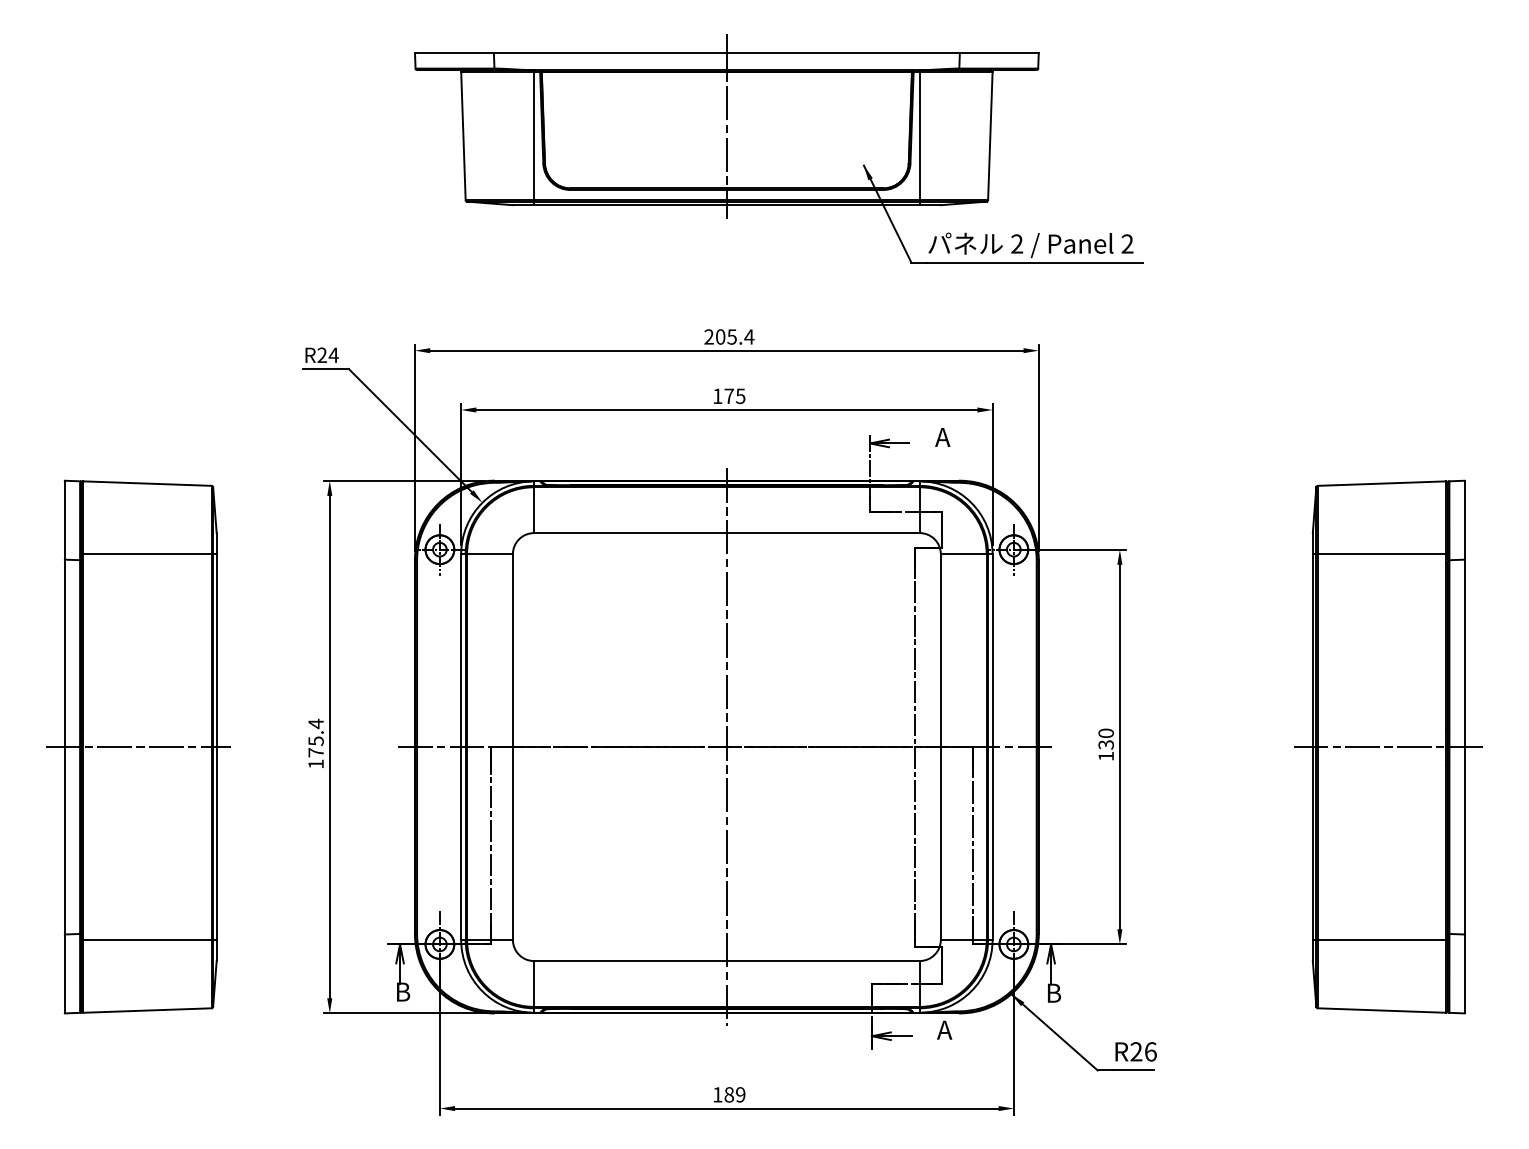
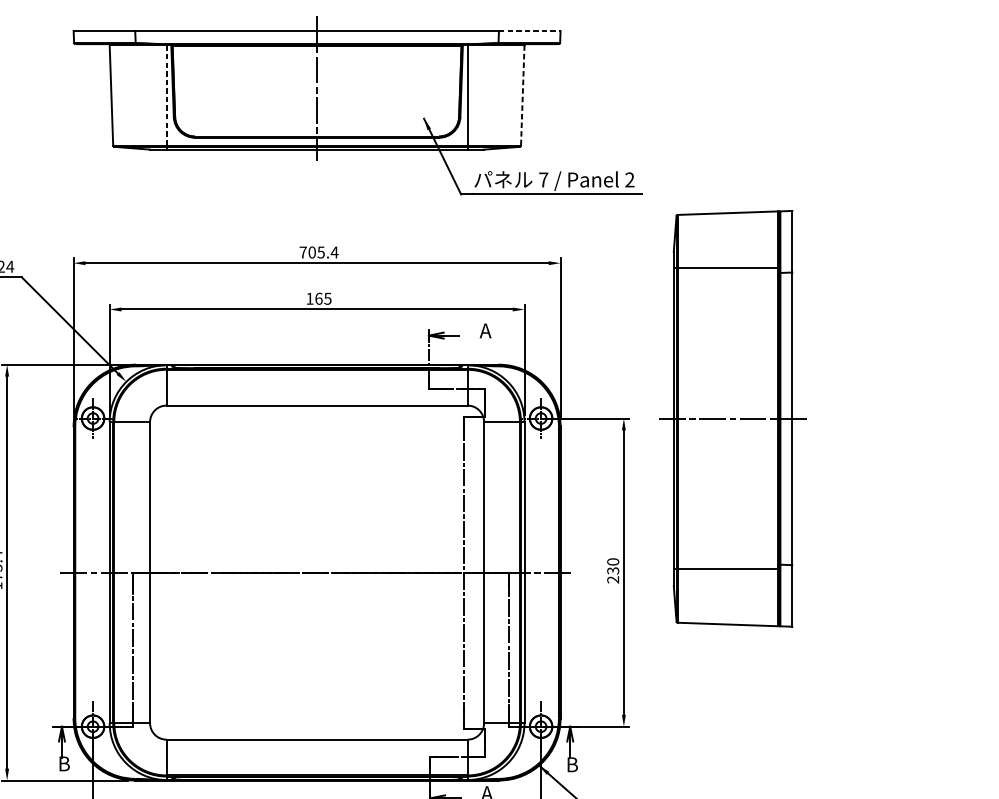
line: (999, 53) -> (529, 31), solid -> dashed
line: (534, 136) -> (166, 96), solid -> dashed
line: (990, 136) -> (522, 96), solid -> dashed
text: (1017, 243) -> (543, 179), 2 -> 7
text: (708, 336) -> (302, 252), 205.4 -> 705.4
text: (729, 396) -> (319, 298), 175 -> 165
line: (726, 746) -> (316, 572), removed
part: (1388, 746) -> (732, 418), moved
text: (1105, 756) -> (612, 579), 130 -> 230

